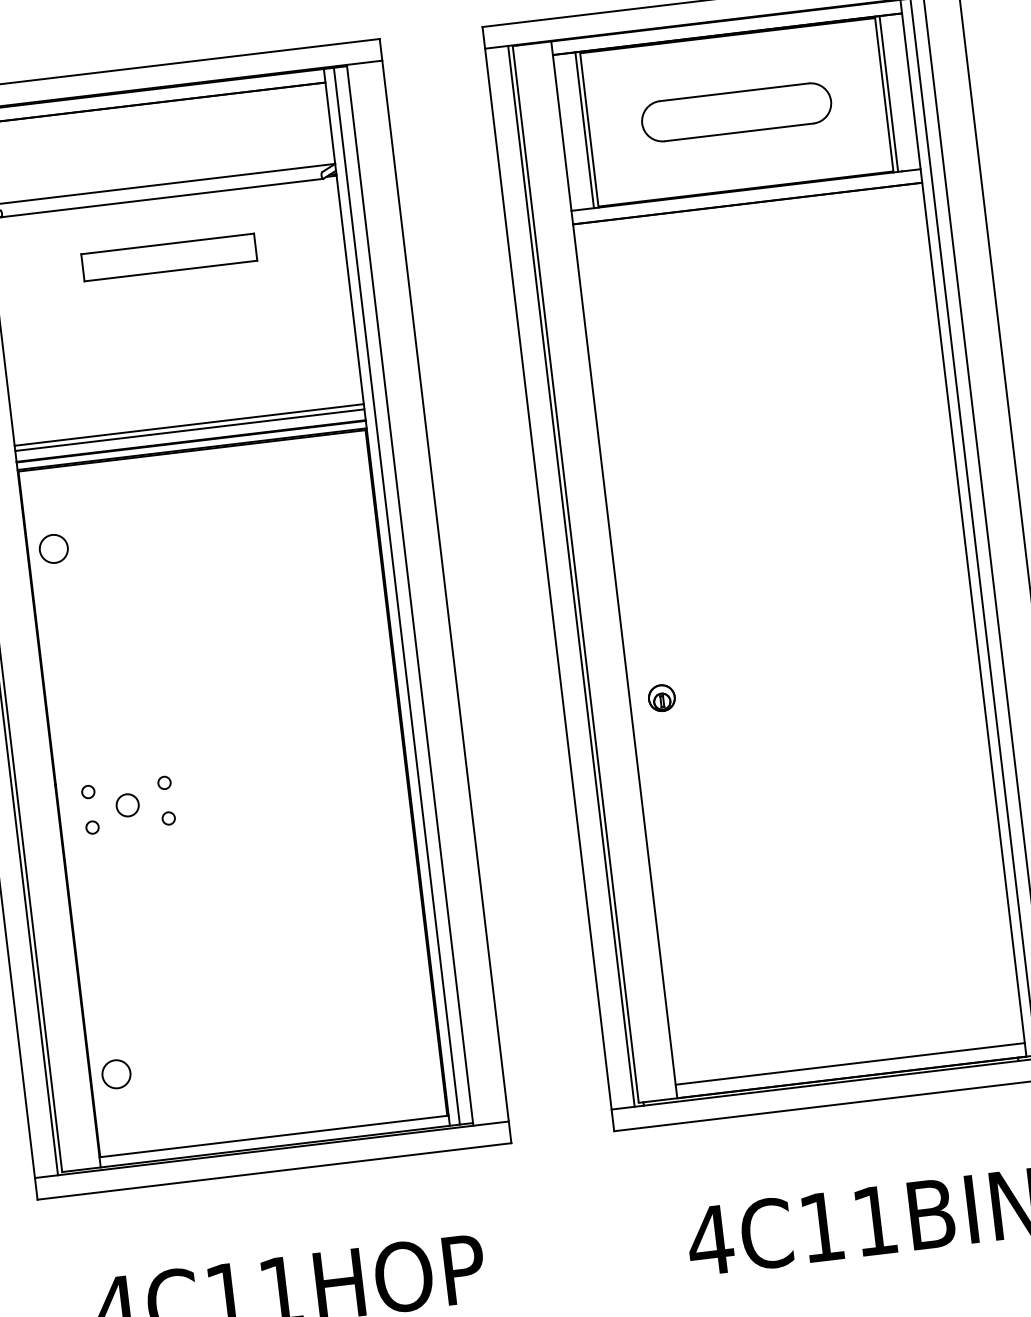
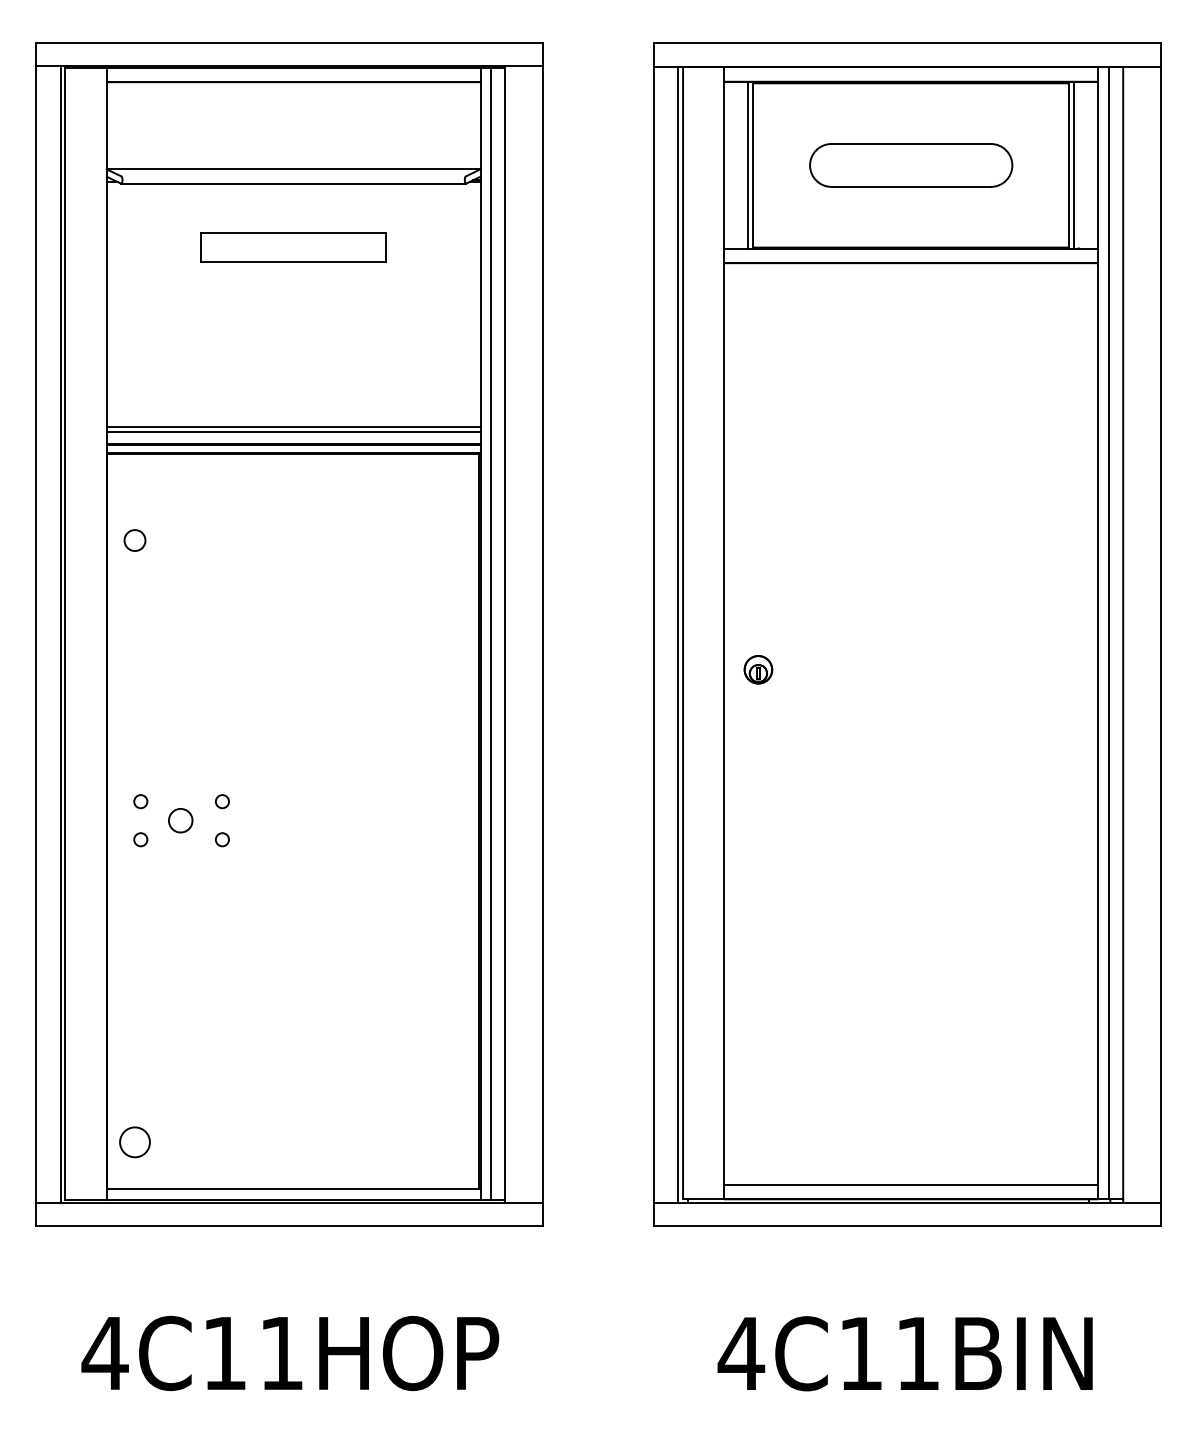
circle: (53, 548) -> (134, 540), size x0.7
part: (661, 697) -> (758, 669), moved
circle: (116, 1074) -> (134, 1142), moved

